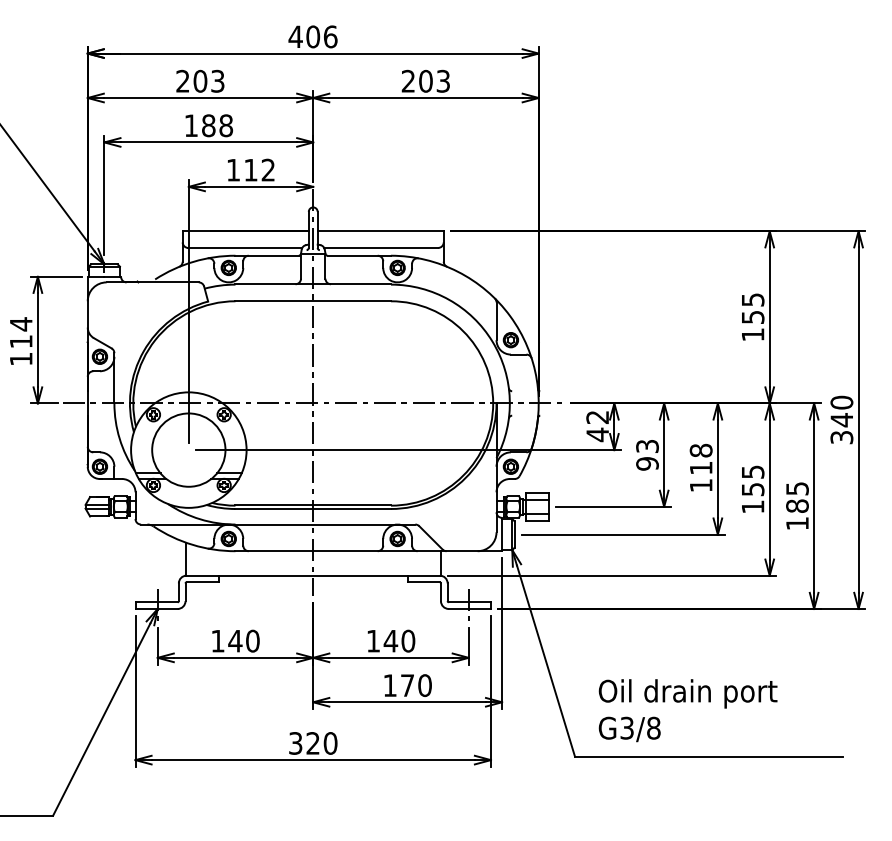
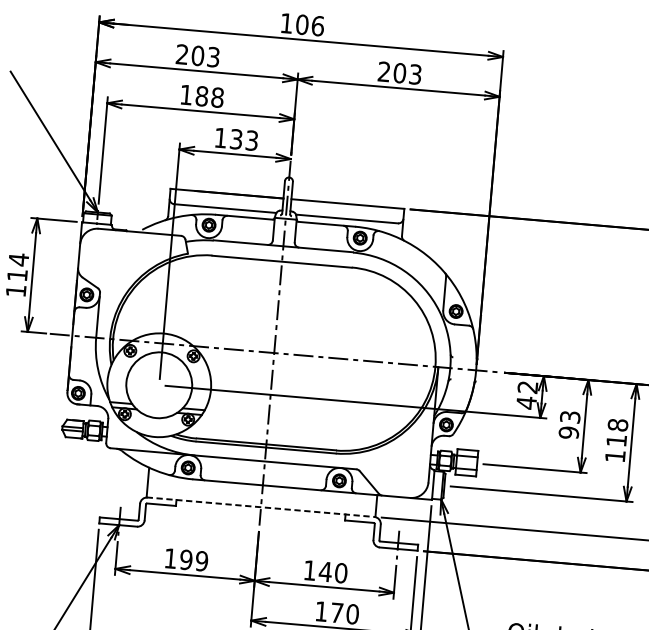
text: (295, 36) -> (286, 23), 406 -> 106
text: (259, 169) -> (244, 139), 112 -> 133
line: (313, 575) -> (261, 507), solid -> dashed
text: (243, 640) -> (193, 559), 140 -> 199

